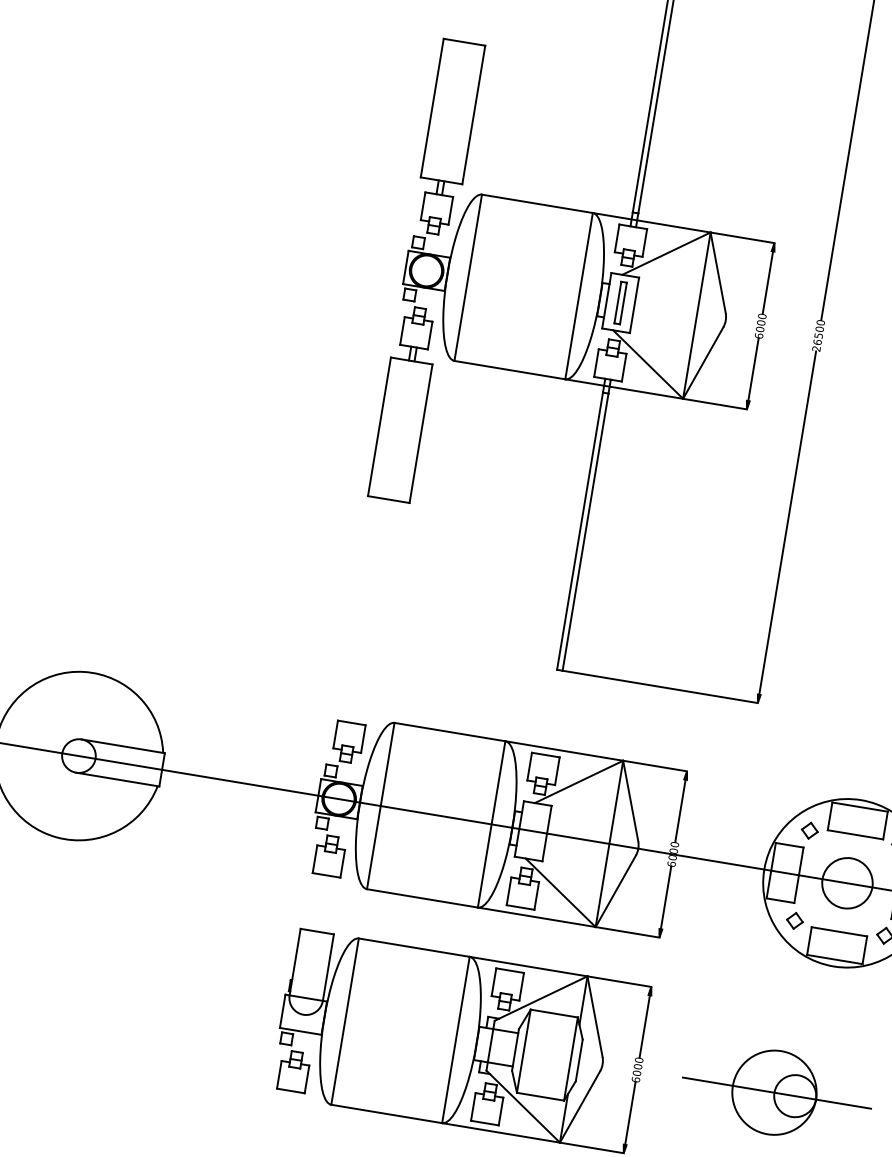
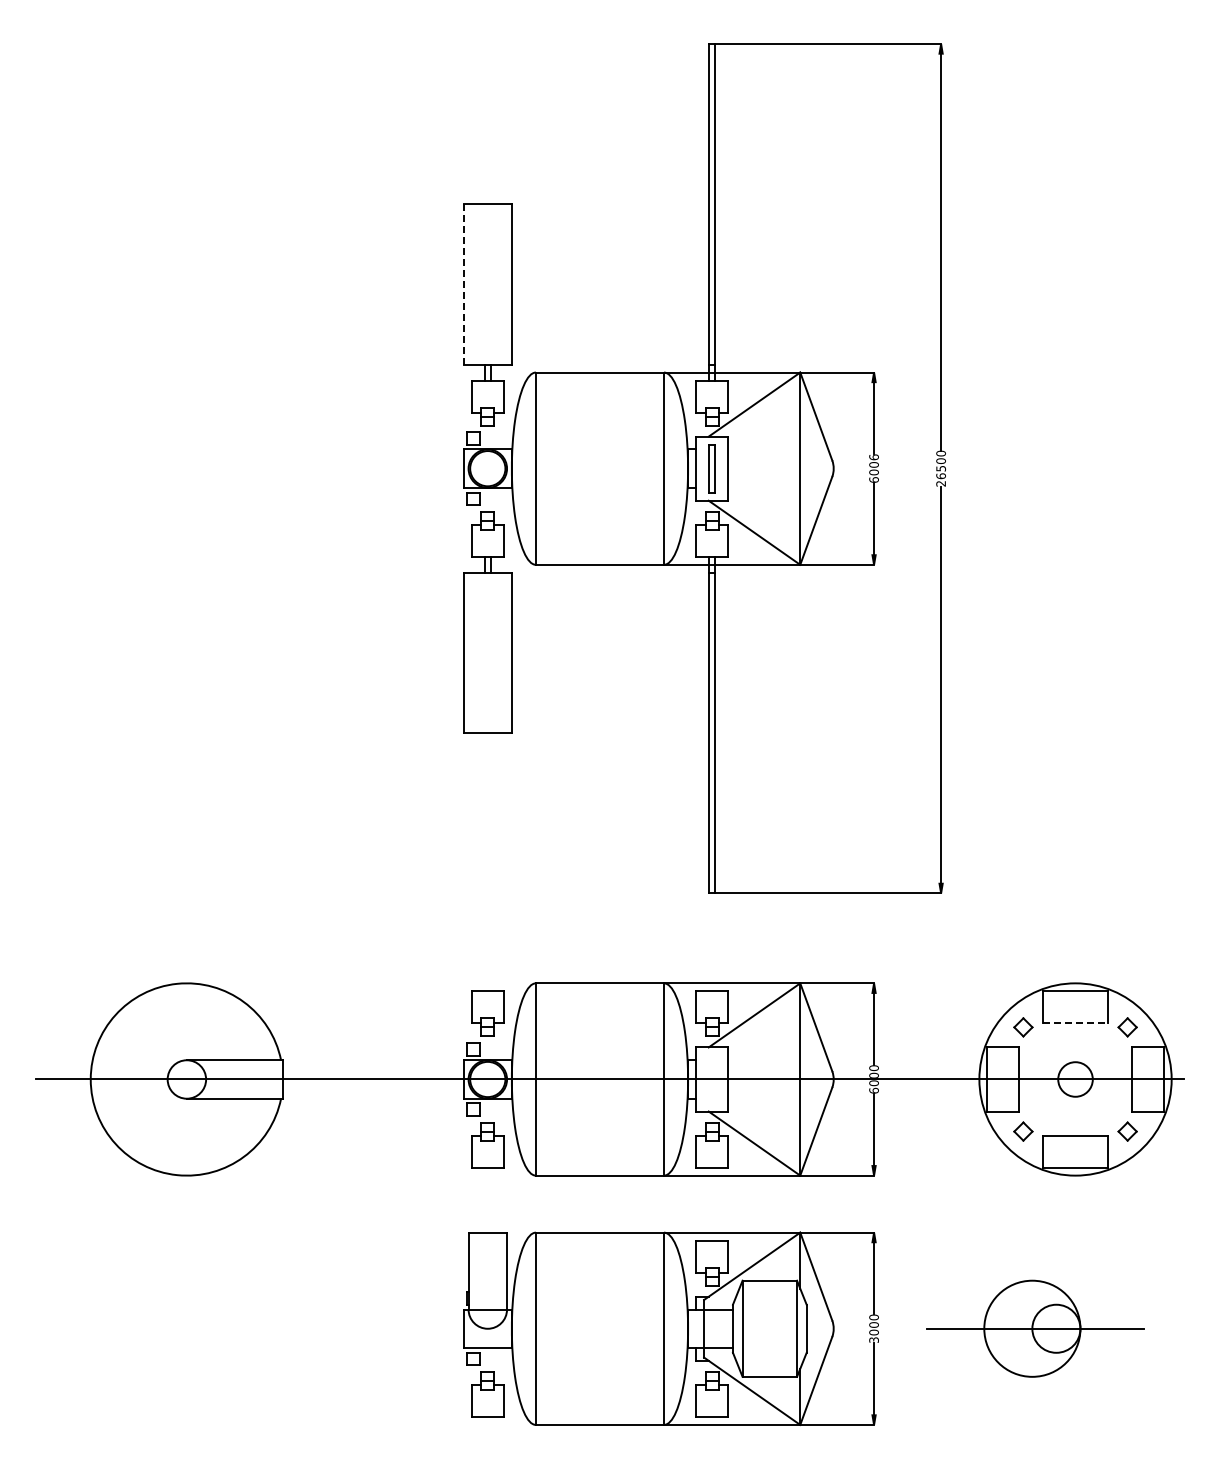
line: (432, 107) -> (463, 283), solid -> dashed
text: (761, 316) -> (873, 457), 6000 -> 6006
line: (856, 835) -> (1076, 1023), solid -> dashed
circle: (847, 883) -> (1075, 1079), size x0.6
text: (635, 1079) -> (873, 1339), 6000 -> 3000

